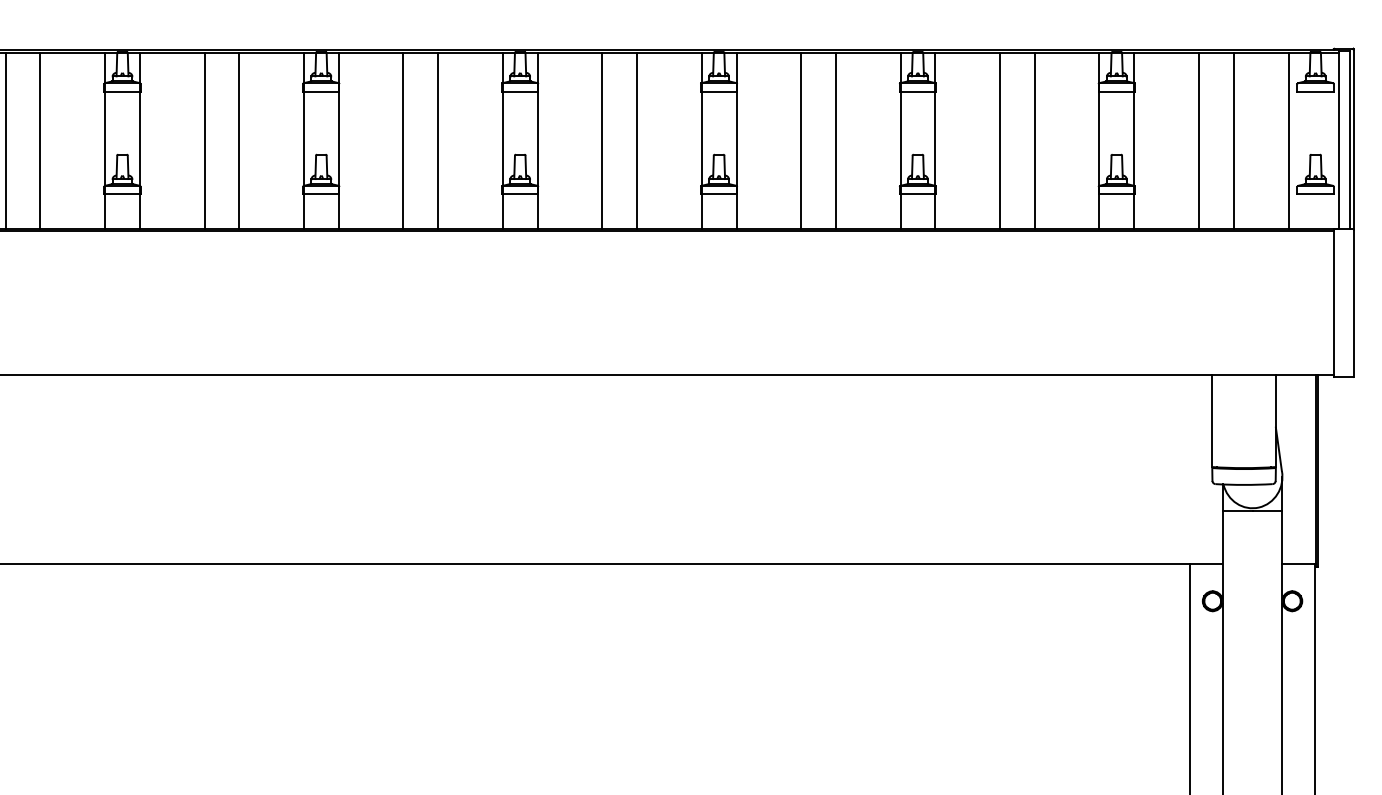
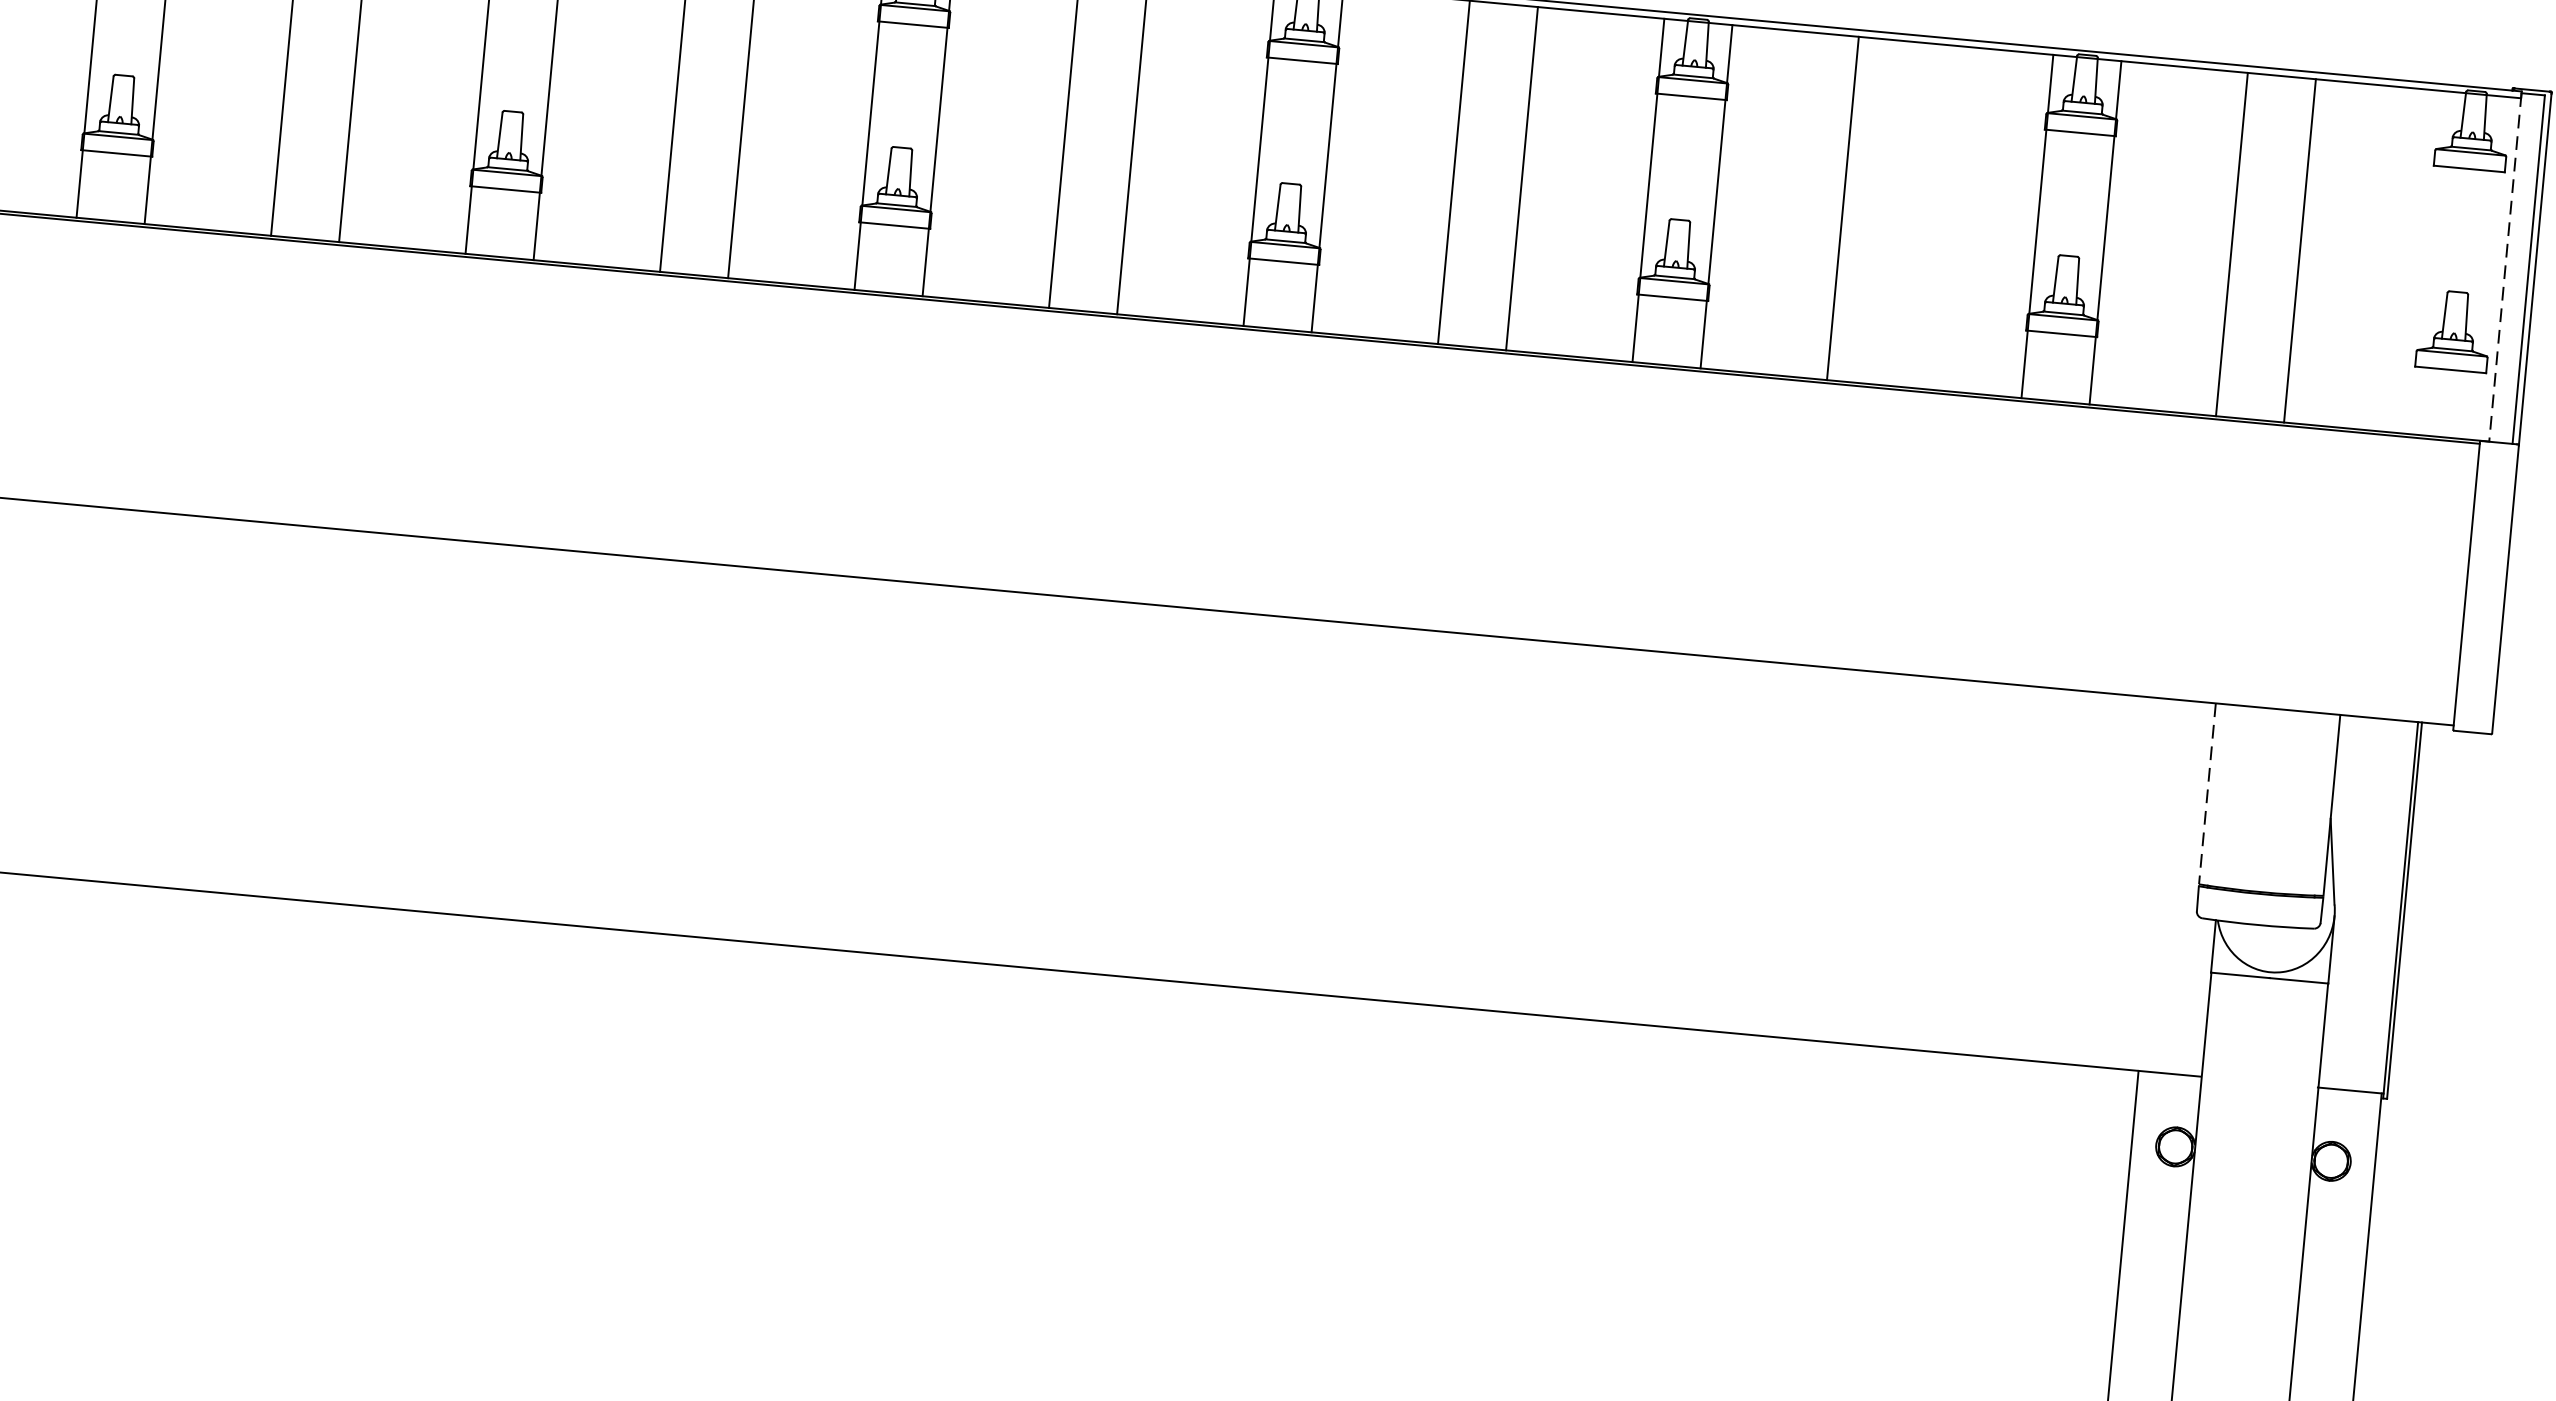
line: (1034, 140) -> (1910, 213), removed
line: (1289, 140) -> (2409, 259), removed
line: (1338, 140) -> (2505, 268), solid -> dashed
line: (1212, 421) -> (2207, 795), solid -> dashed

